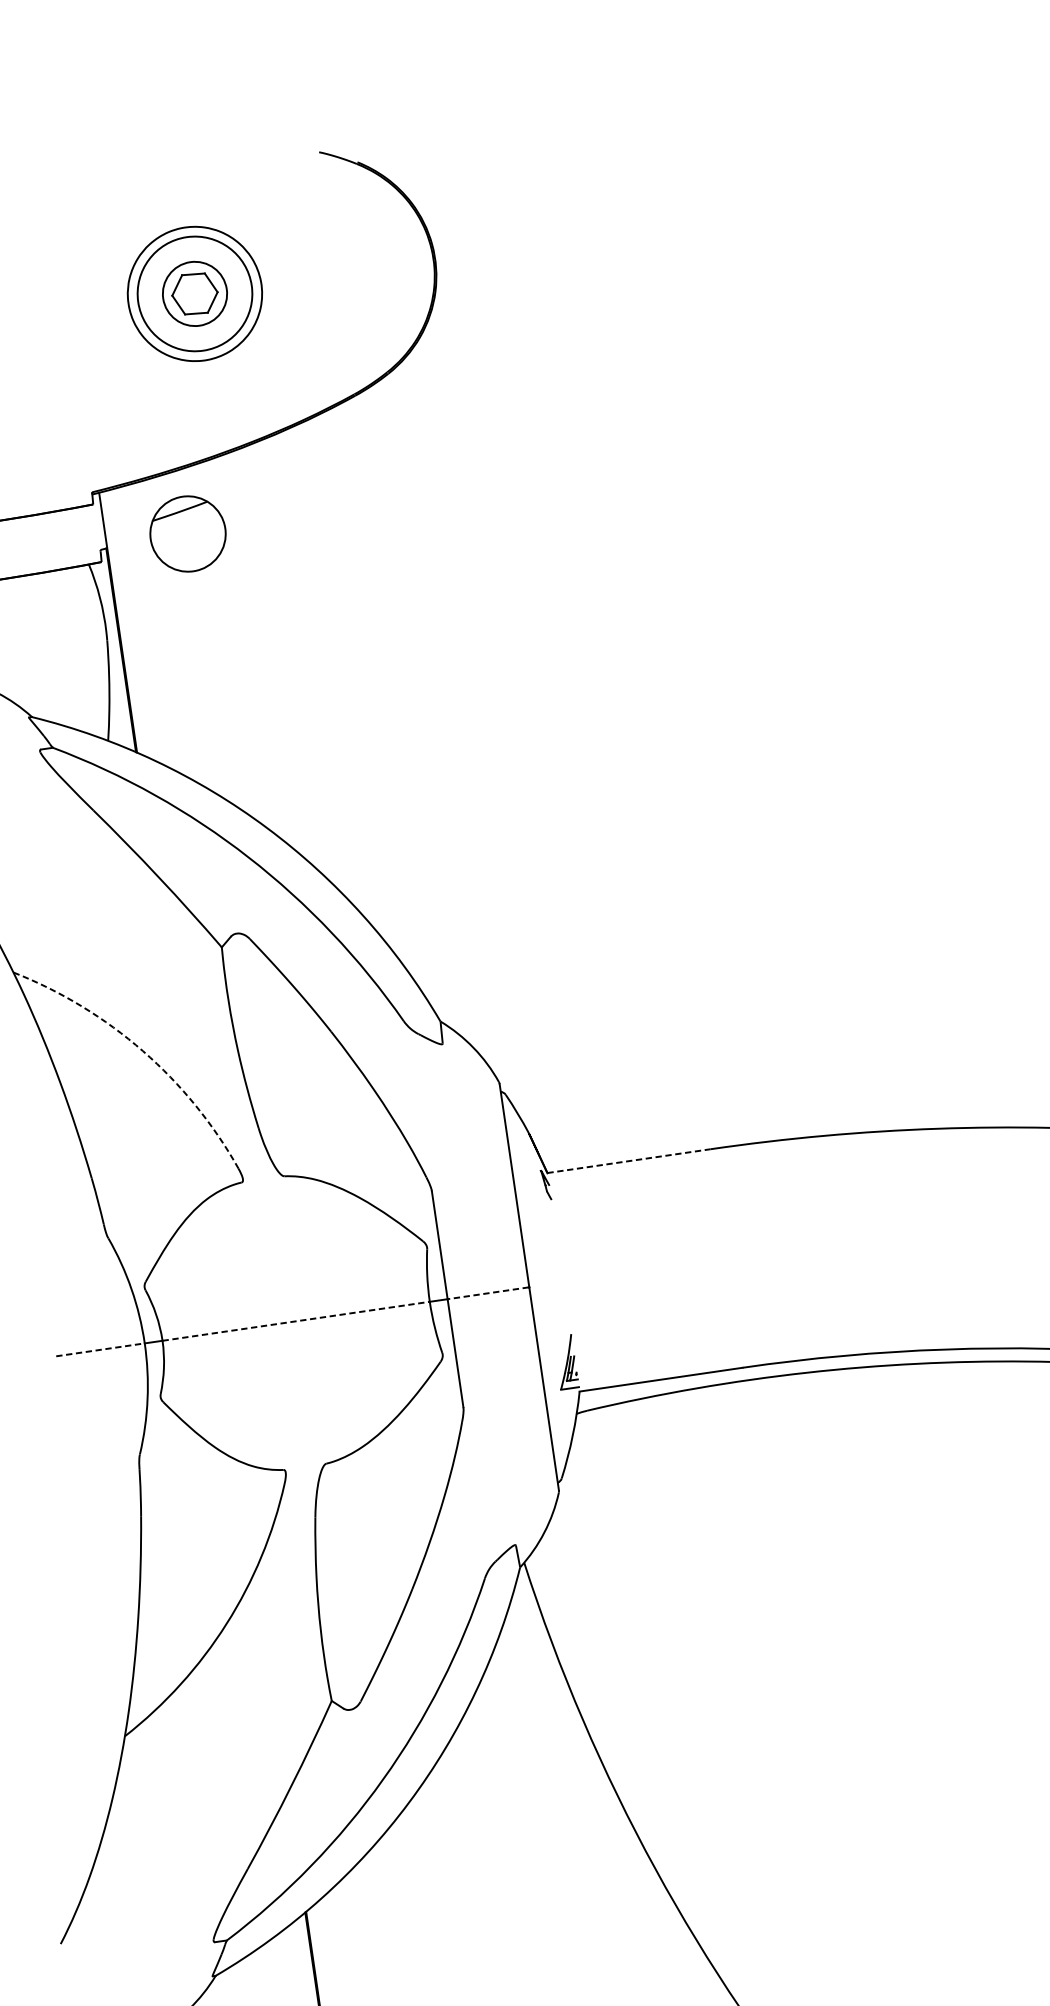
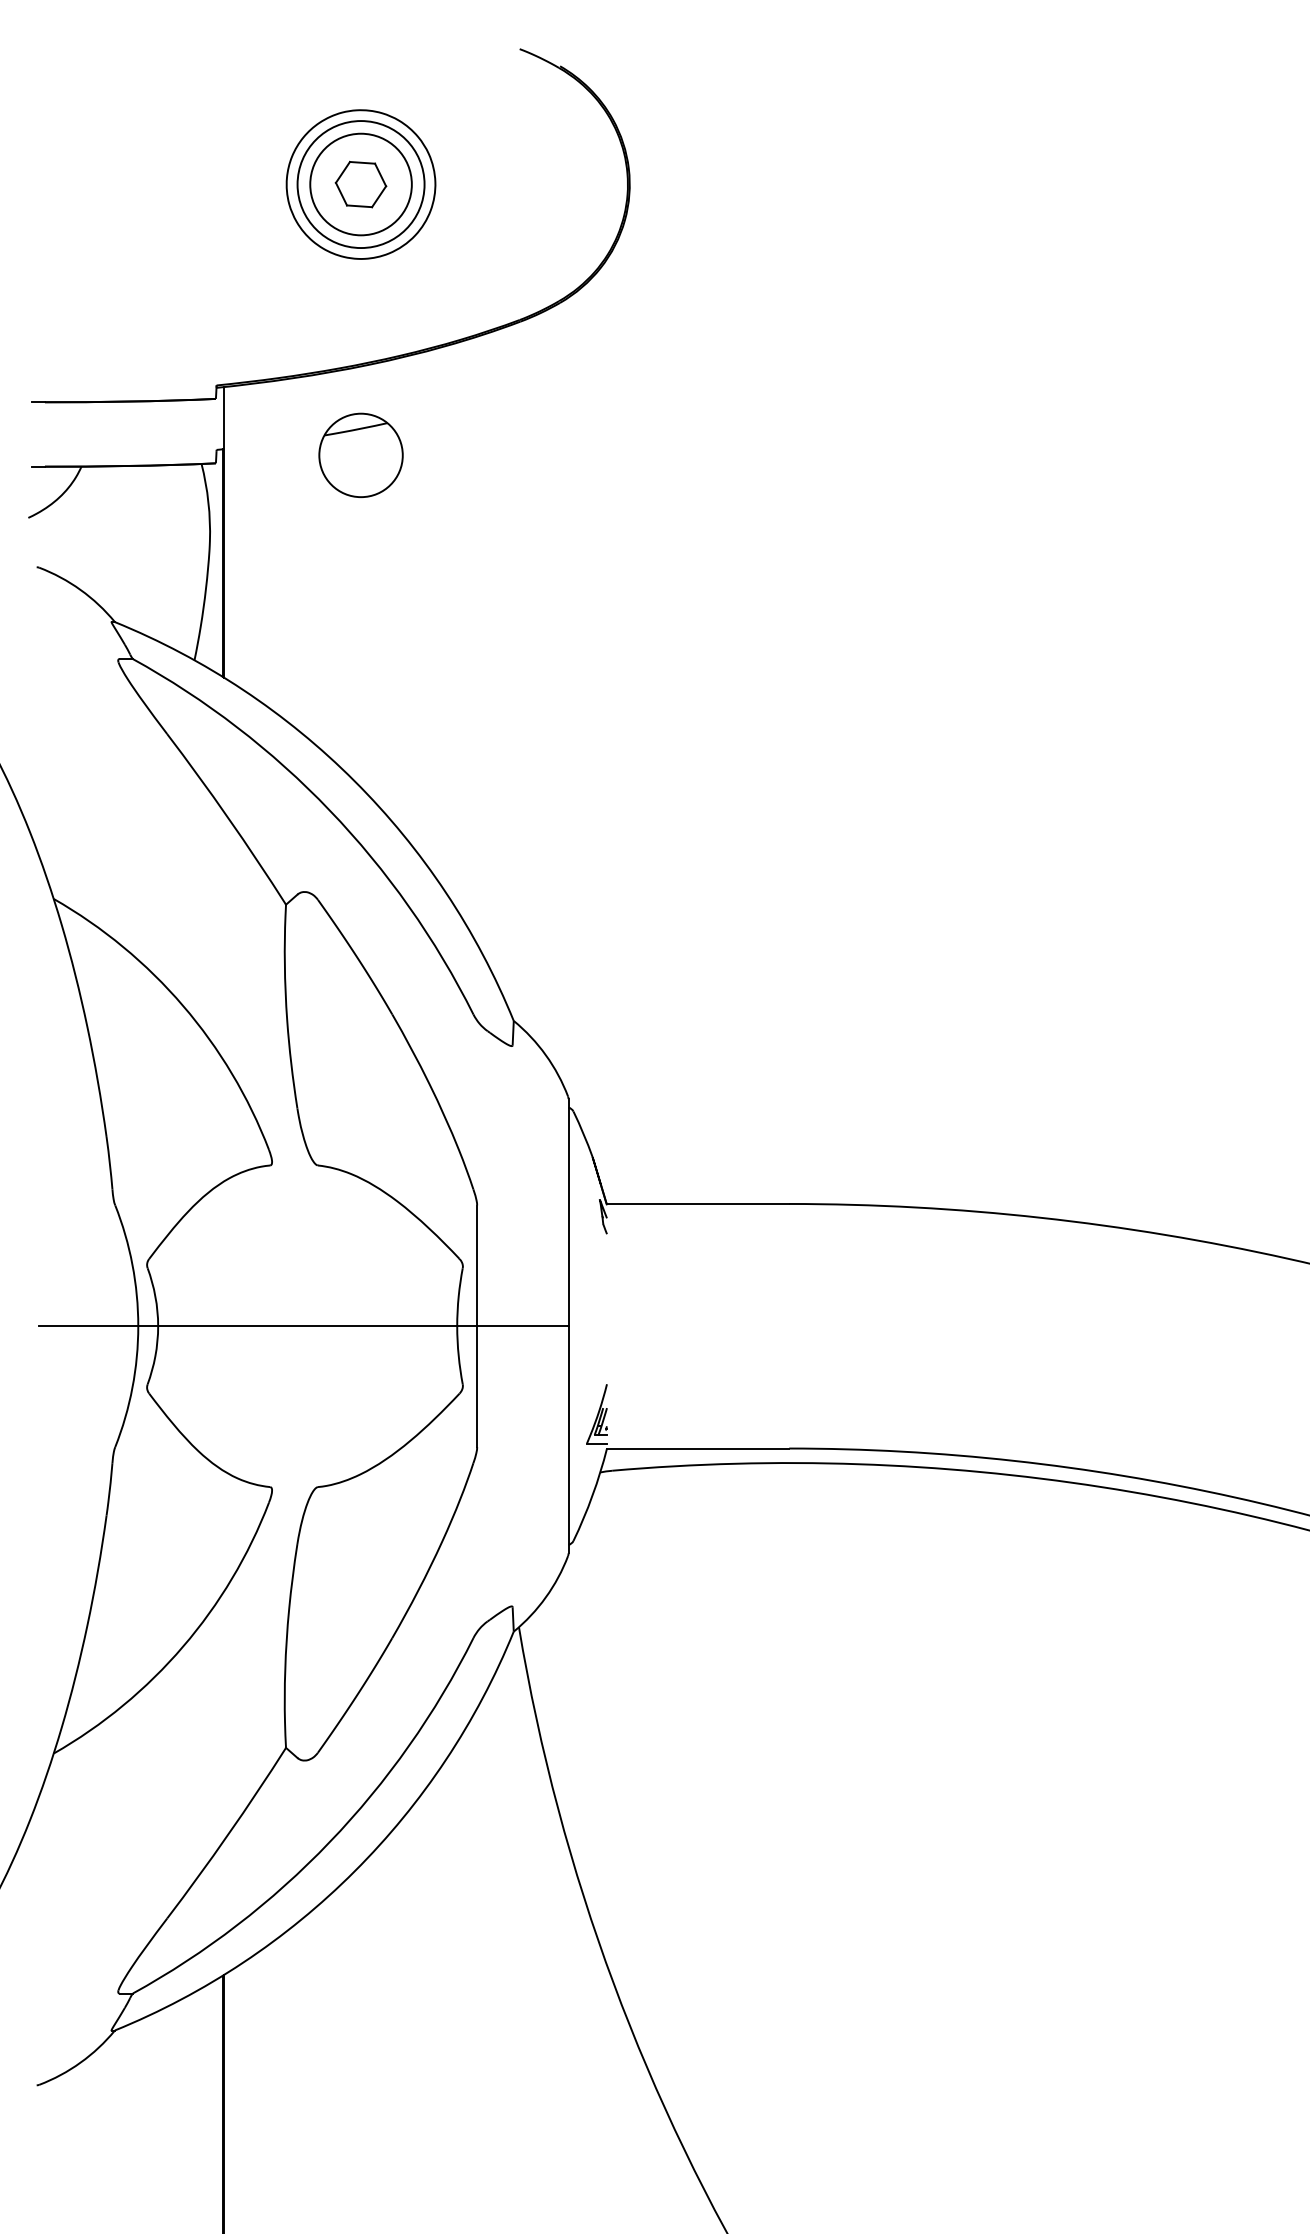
circle: (194, 293) -> (360, 184), size x1.43
part: (187, 533) -> (360, 454), moved
arc: (143, 1050) -> (183, 1005), dashed -> solid
line: (629, 1160) -> (698, 1203), dashed -> solid
line: (488, 1293) -> (522, 1326), dashed -> solid
line: (296, 1321) -> (307, 1326), dashed -> solid
line: (100, 1350) -> (88, 1326), dashed -> solid

